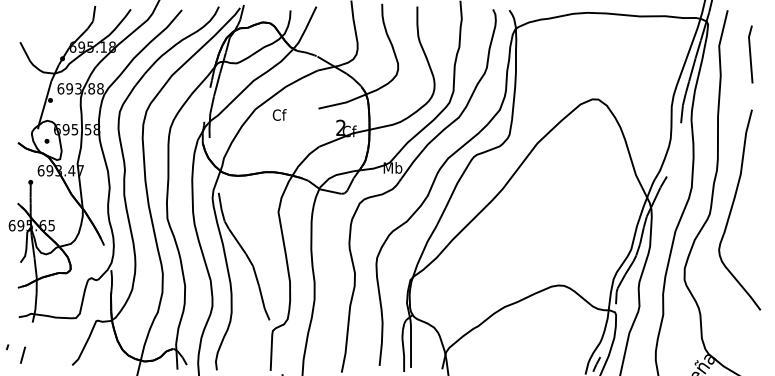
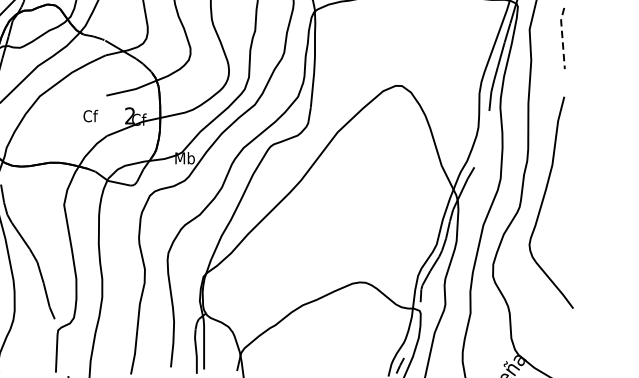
line: (750, 53) -> (562, 37), solid -> dashed
text: (279, 114) -> (90, 115), moved

